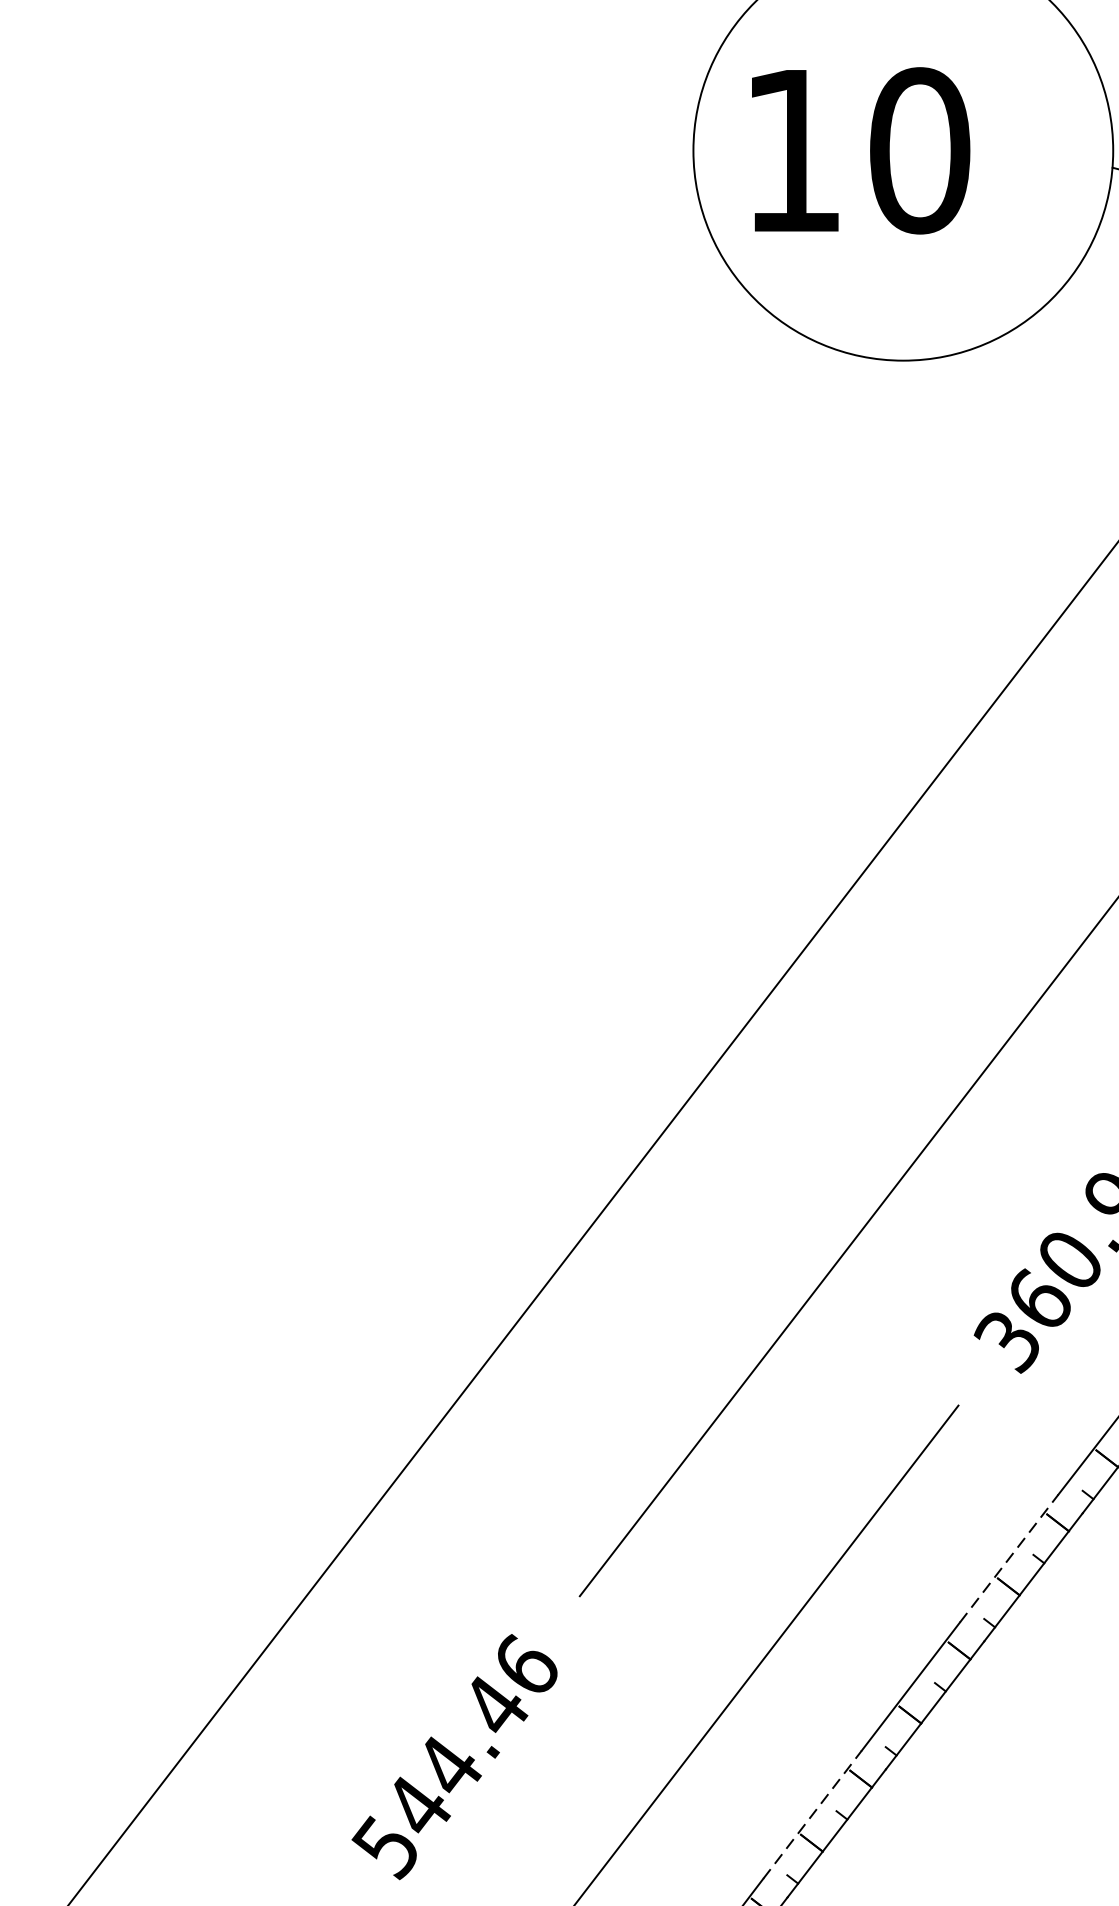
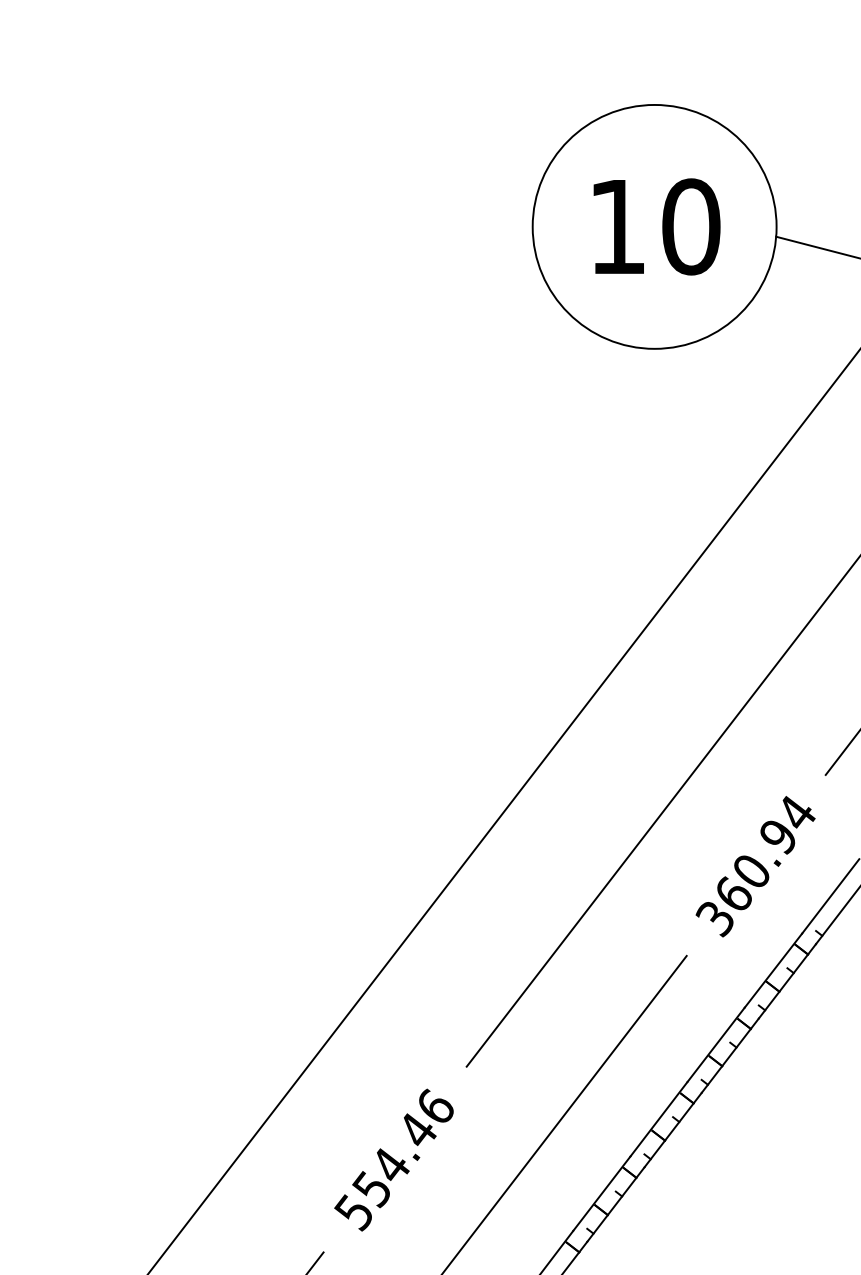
text: (860, 150) -> (656, 226), moved
line: (1009, 1558) -> (716, 1044), dashed -> solid
text: (415, 1807) -> (371, 1189), 544.46 -> 554.46
line: (811, 1814) -> (601, 1193), dashed -> solid

